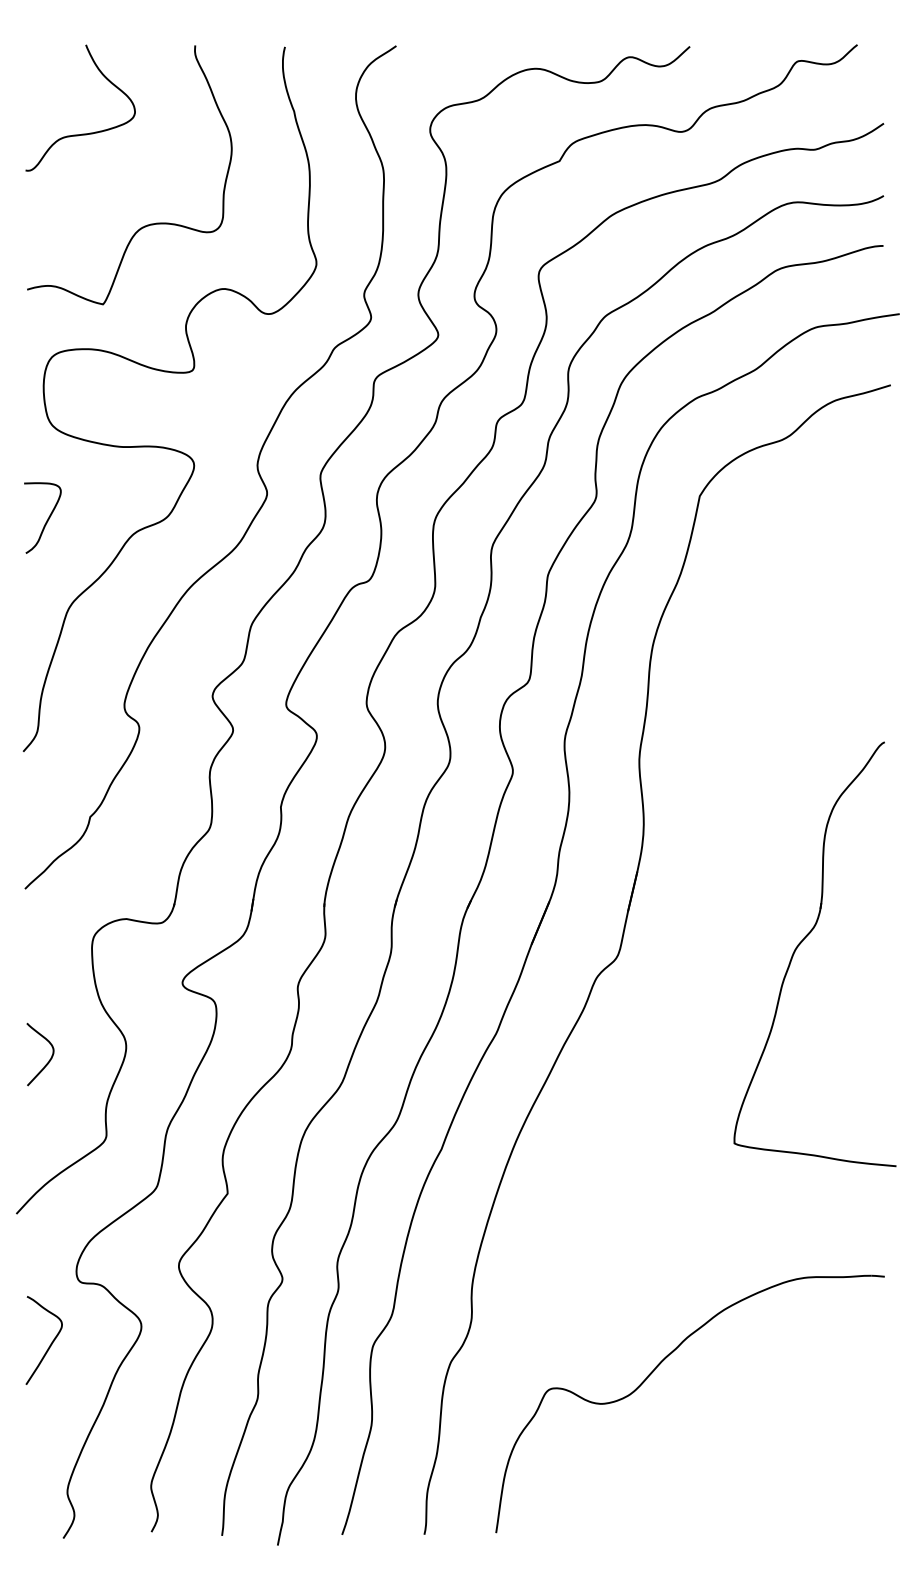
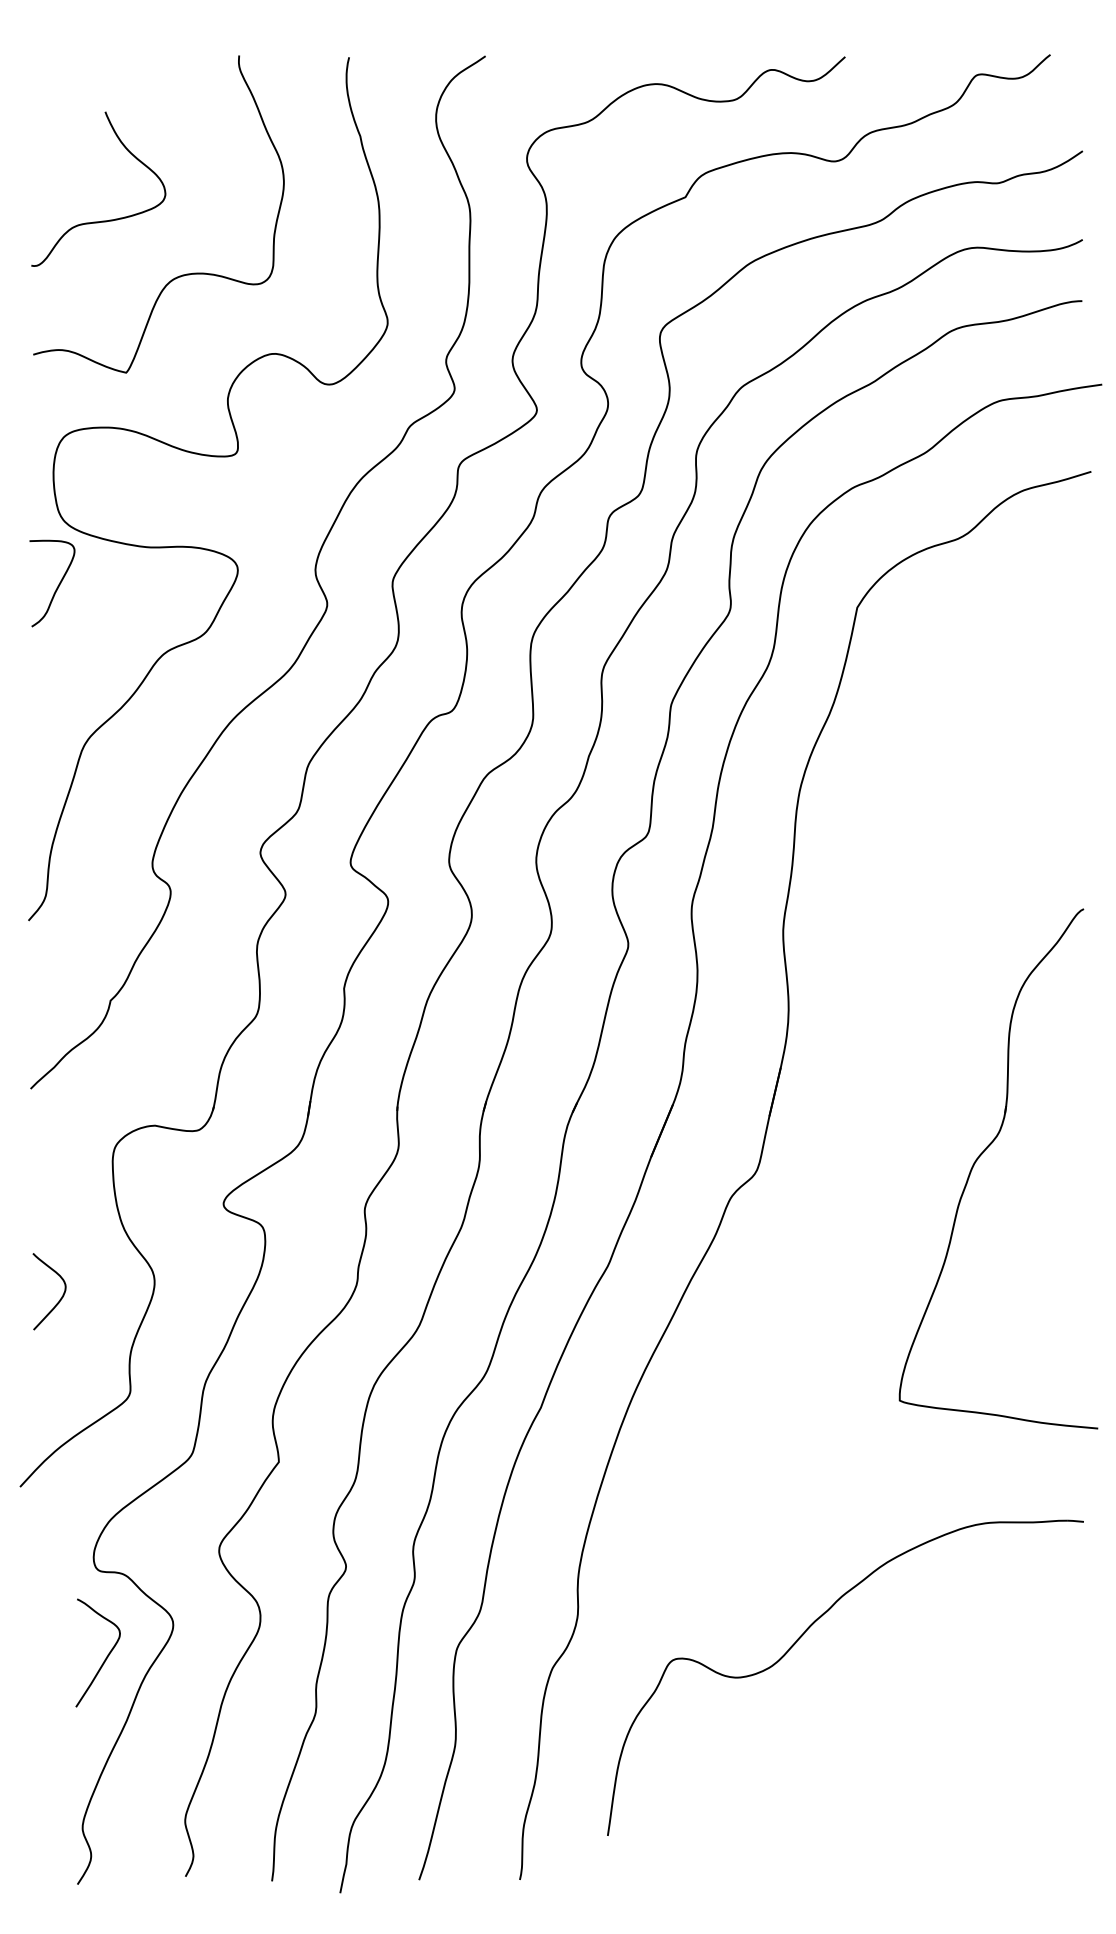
curve: (83, 133) -> (102, 220), moved
curve: (46, 521) -> (56, 587), moved
curve: (51, 1343) -> (106, 1656), moved
part: (655, 1369) -> (803, 1635), moved

